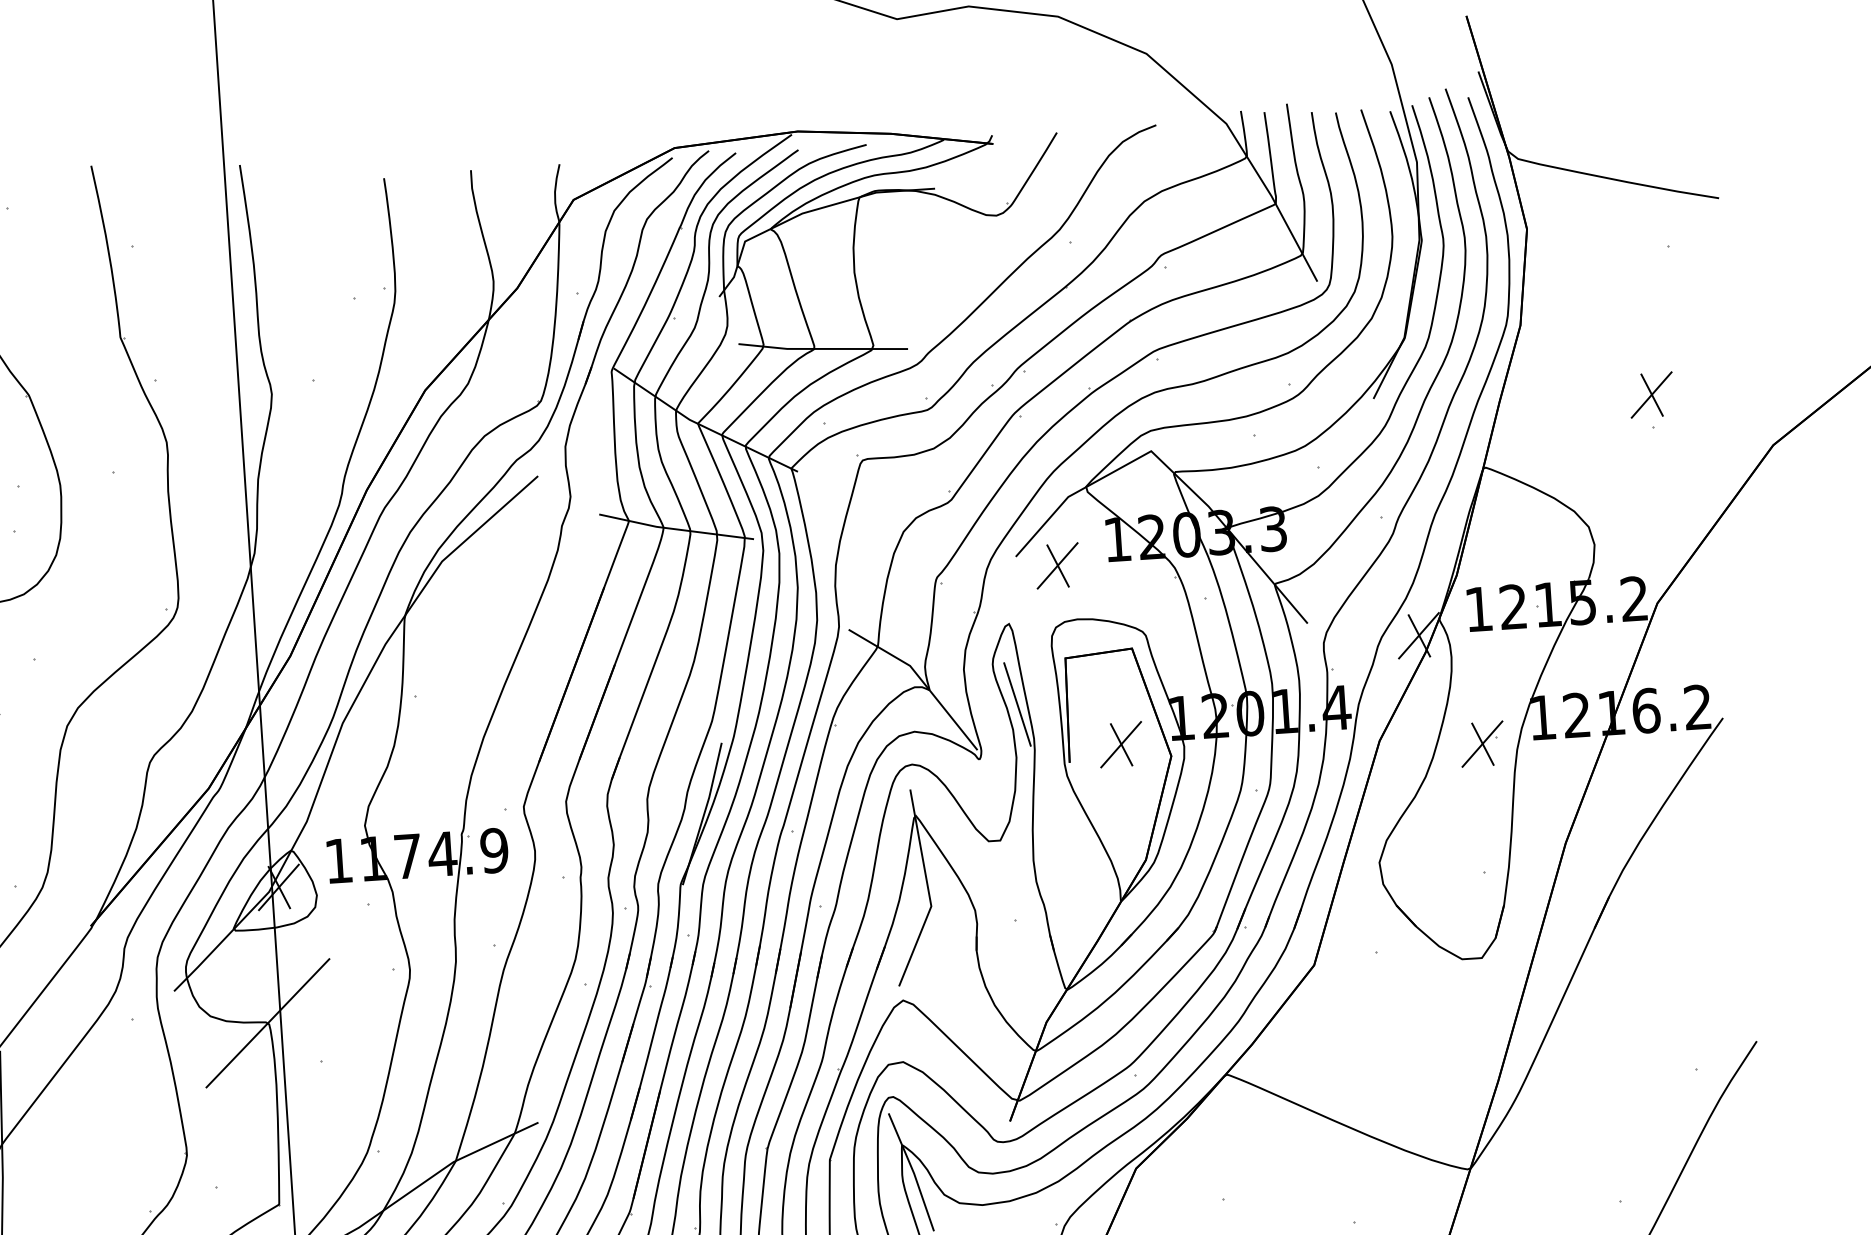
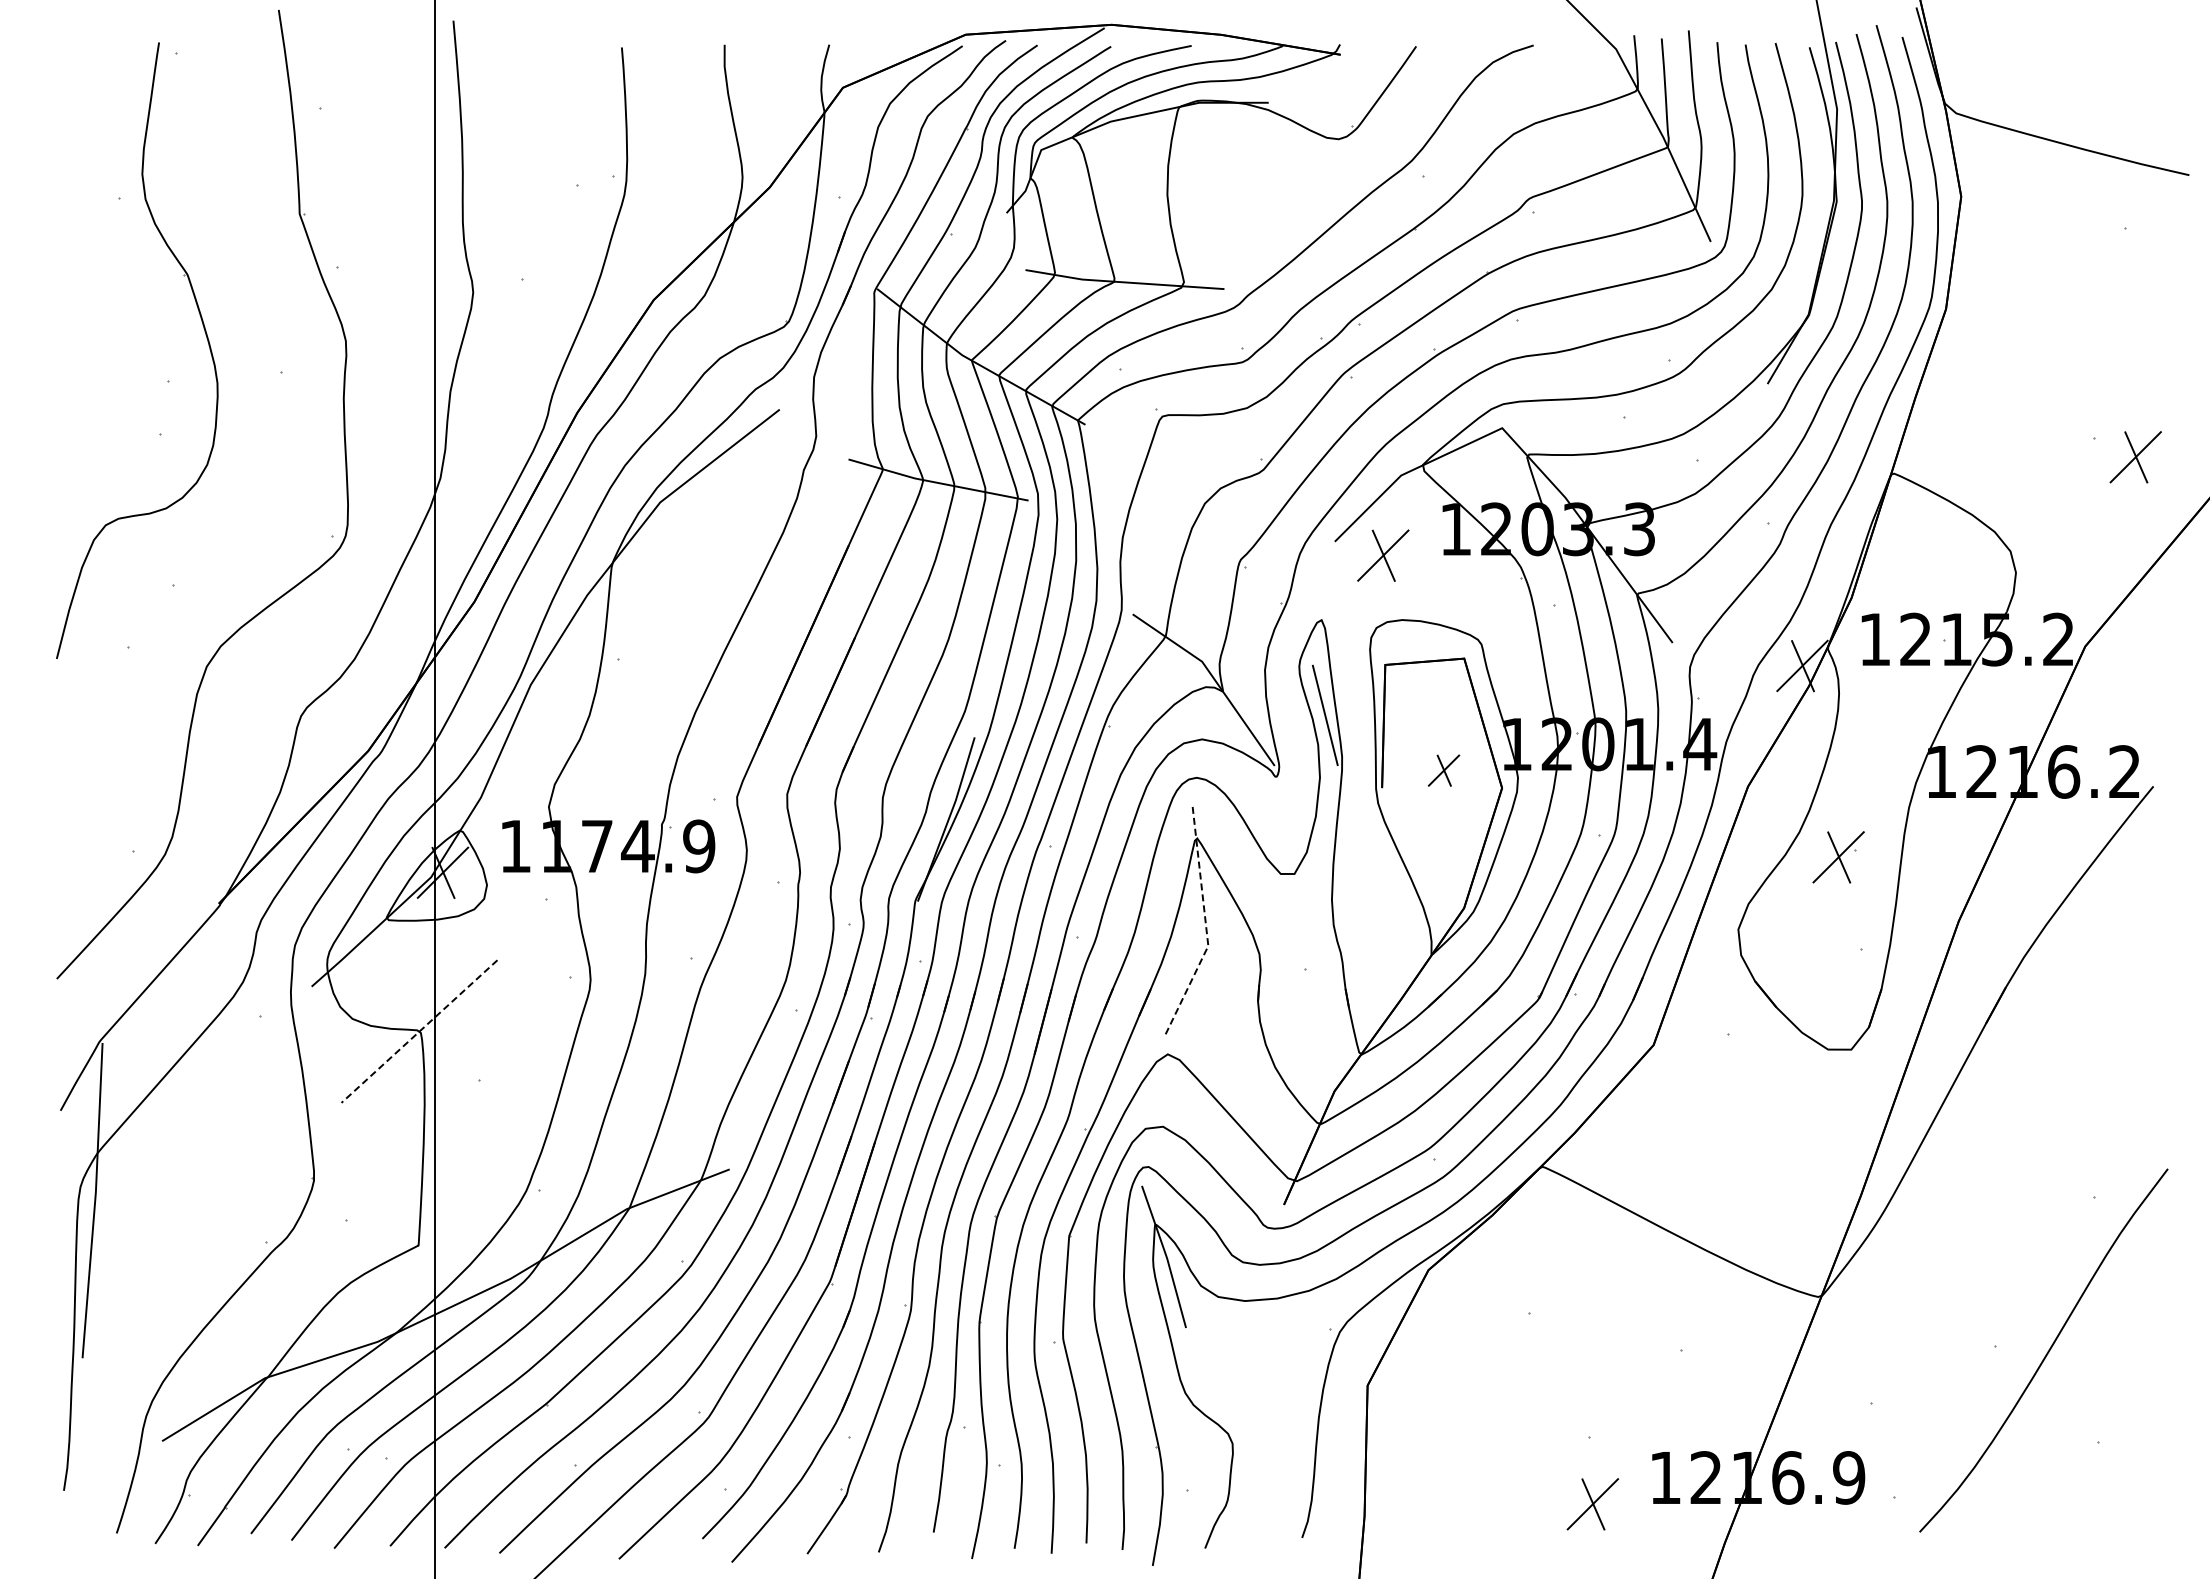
part: (1651, 395) -> (2135, 457), moved
part: (1120, 744) -> (1443, 770), size x0.6
part: (1482, 744) -> (1838, 857), moved
line: (928, 891) -> (1206, 928), solid -> dashed
line: (267, 1023) -> (419, 1031), solid -> dashed

